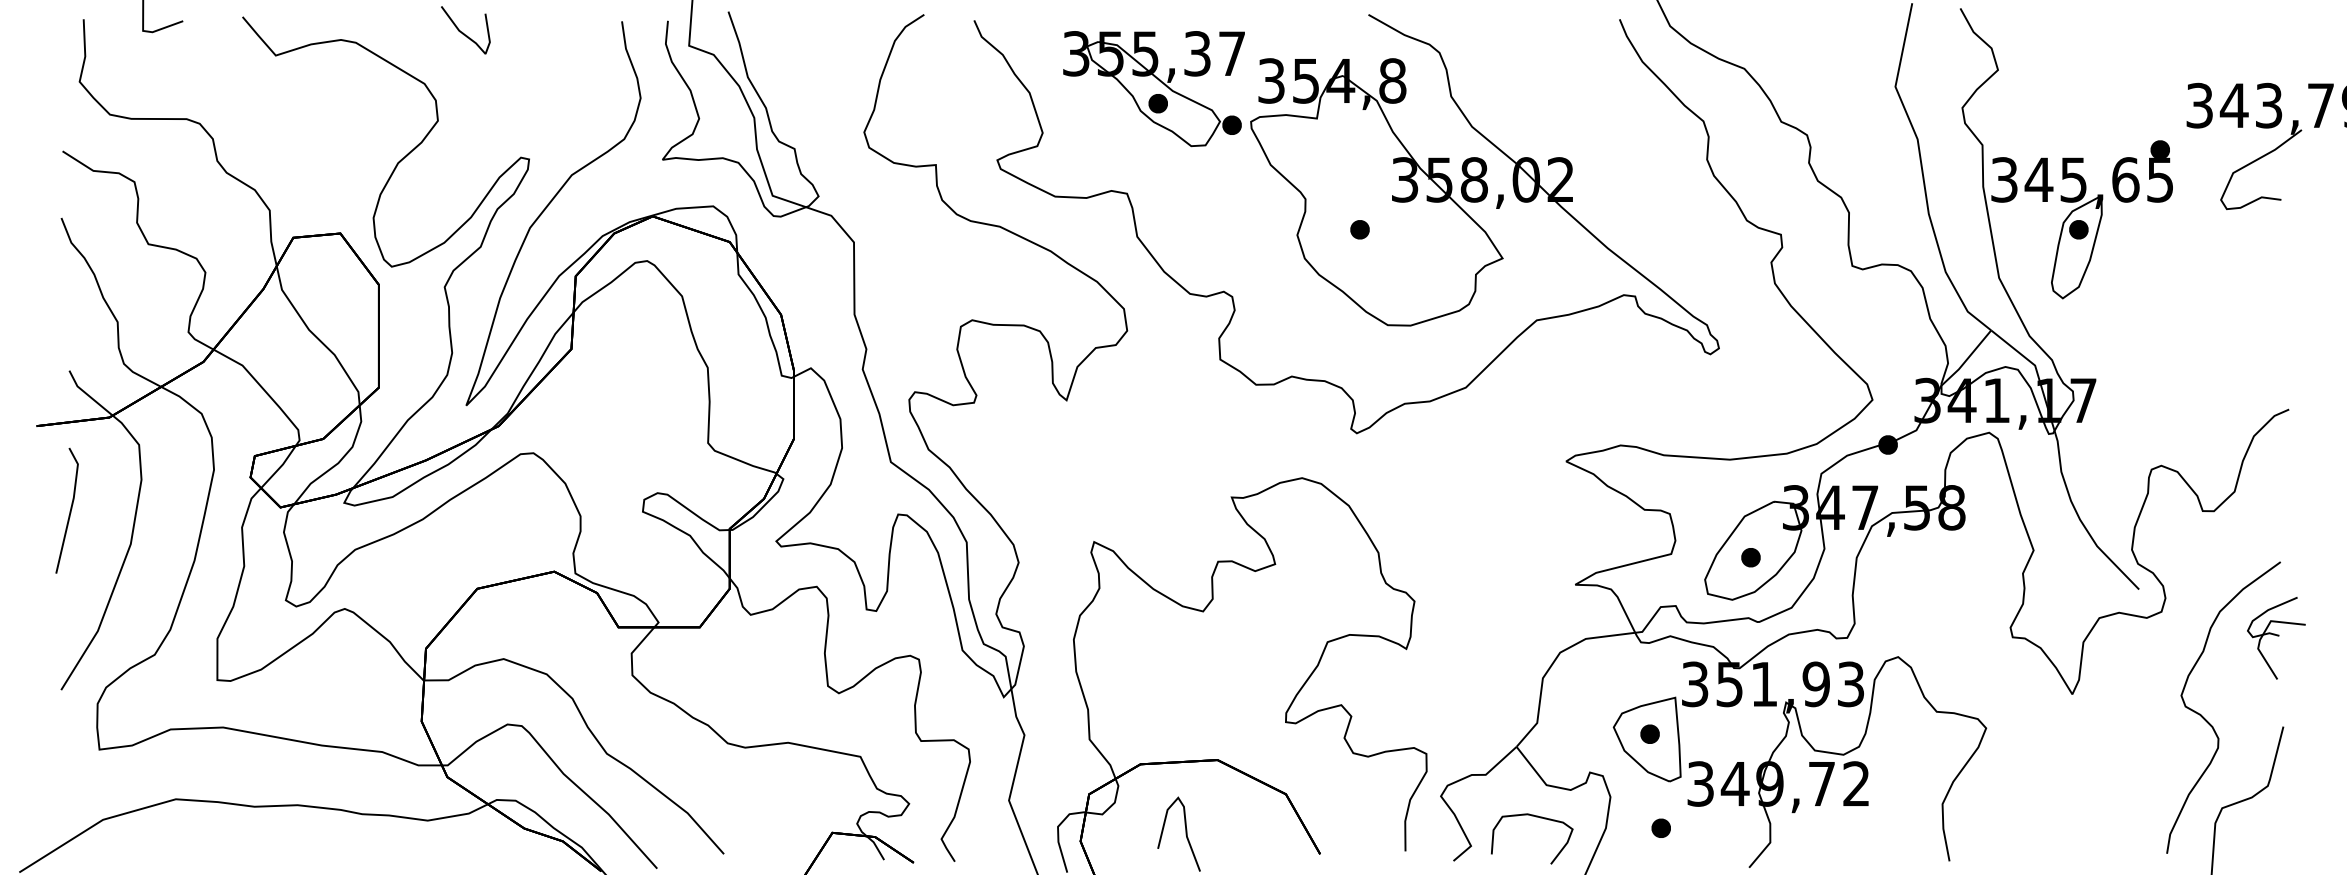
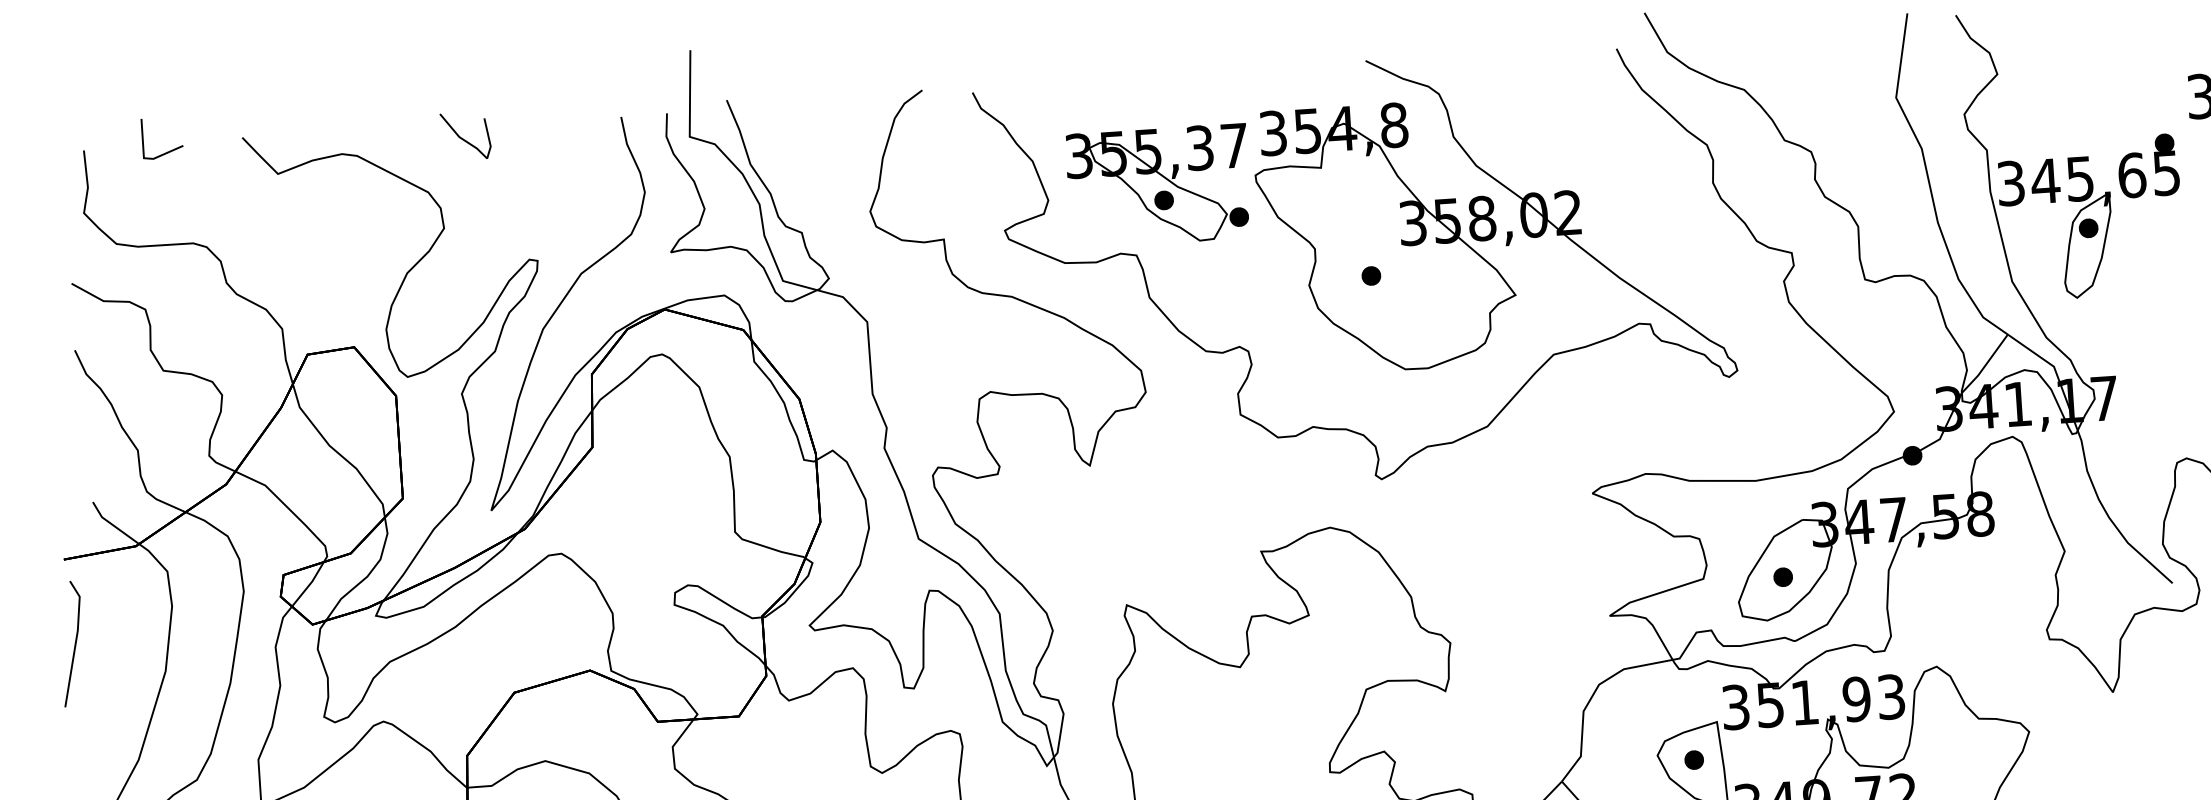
part: (1153, 89) -> (1158, 186), moved
line: (69, 511) -> (74, 644), moved

